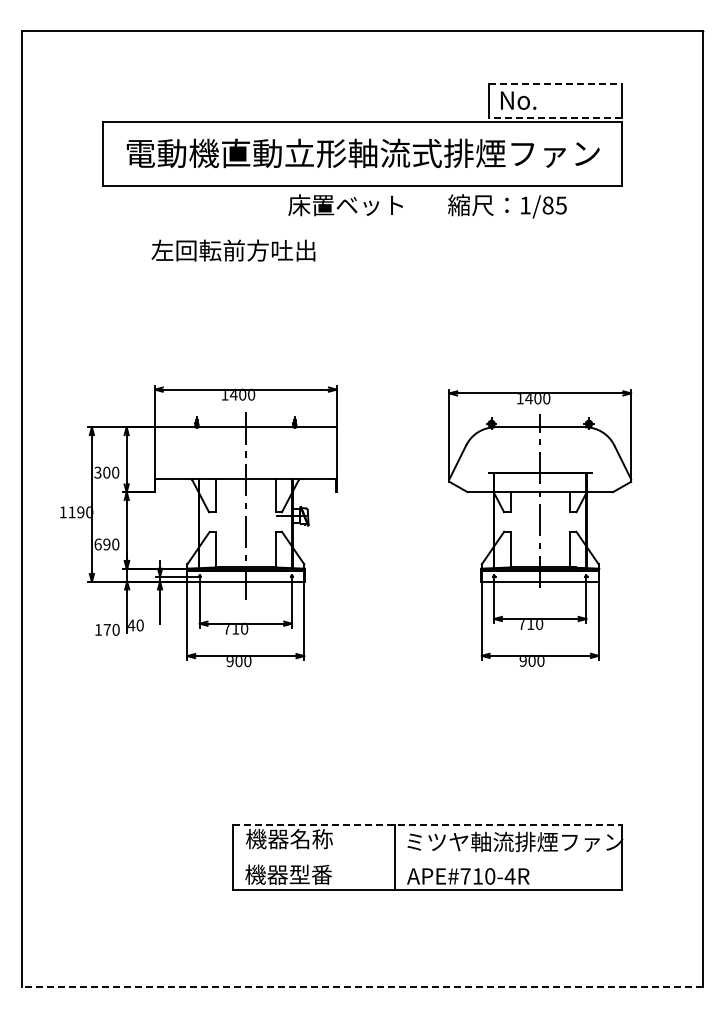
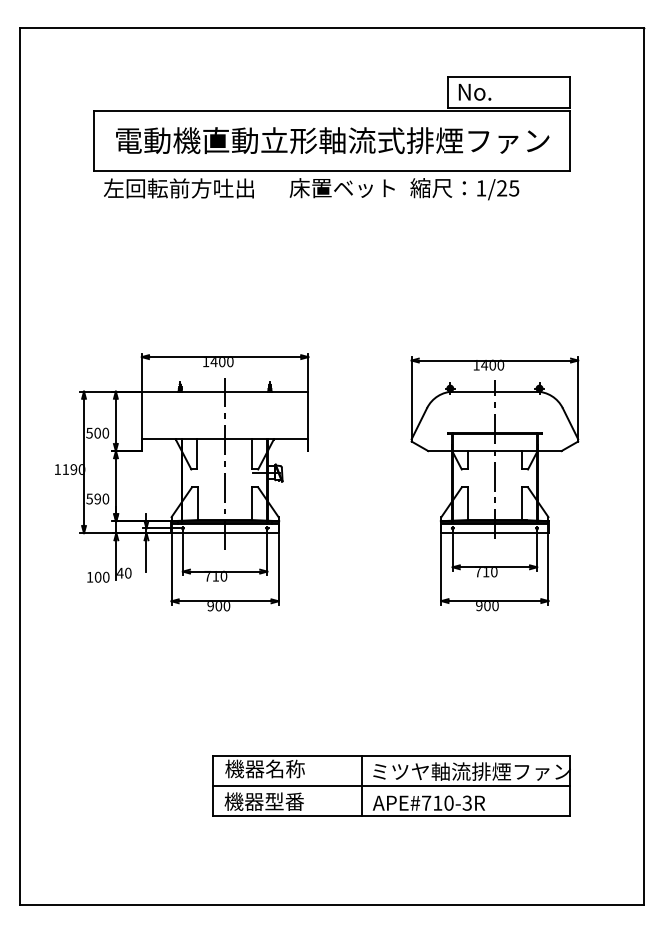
line: (556, 83) -> (509, 76), dashed -> solid
line: (555, 117) -> (508, 107), dashed -> solid
text: (345, 205) -> (342, 188), moved
text: (547, 205) -> (501, 188), 1/85 -> 1/25
text: (233, 250) -> (178, 188), moved
text: (97, 471) -> (89, 432), 300 -> 500
text: (97, 544) -> (89, 499), 690 -> 590
text: (106, 629) -> (97, 576), 170 -> 100
line: (427, 825) -> (391, 756), dashed -> solid
line: (427, 857) -> (391, 785), added
text: (509, 876) -> (466, 803), APE#710-4R -> APE#710-3R
line: (362, 987) -> (332, 904), dashed -> solid

